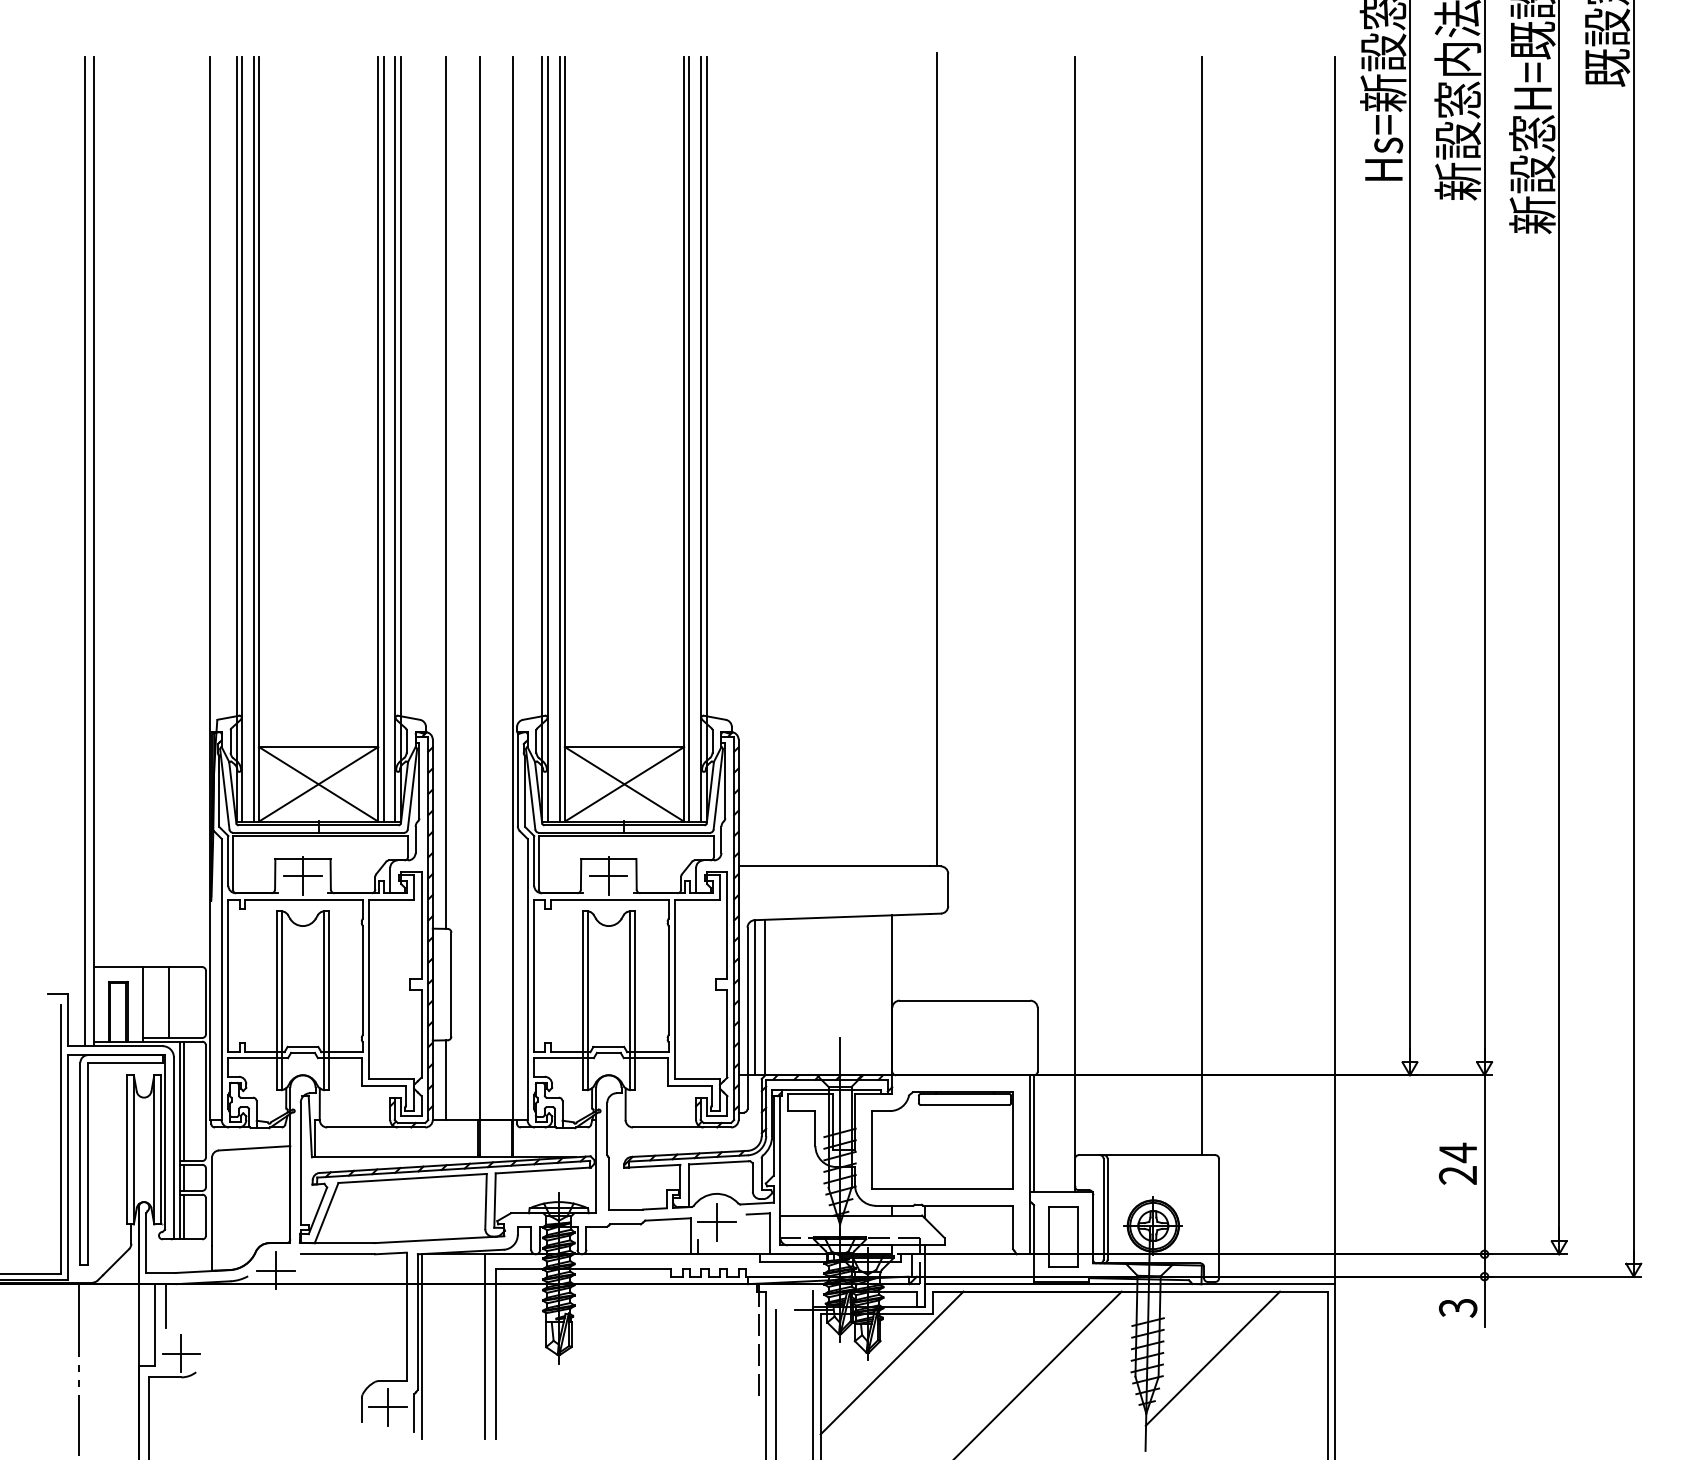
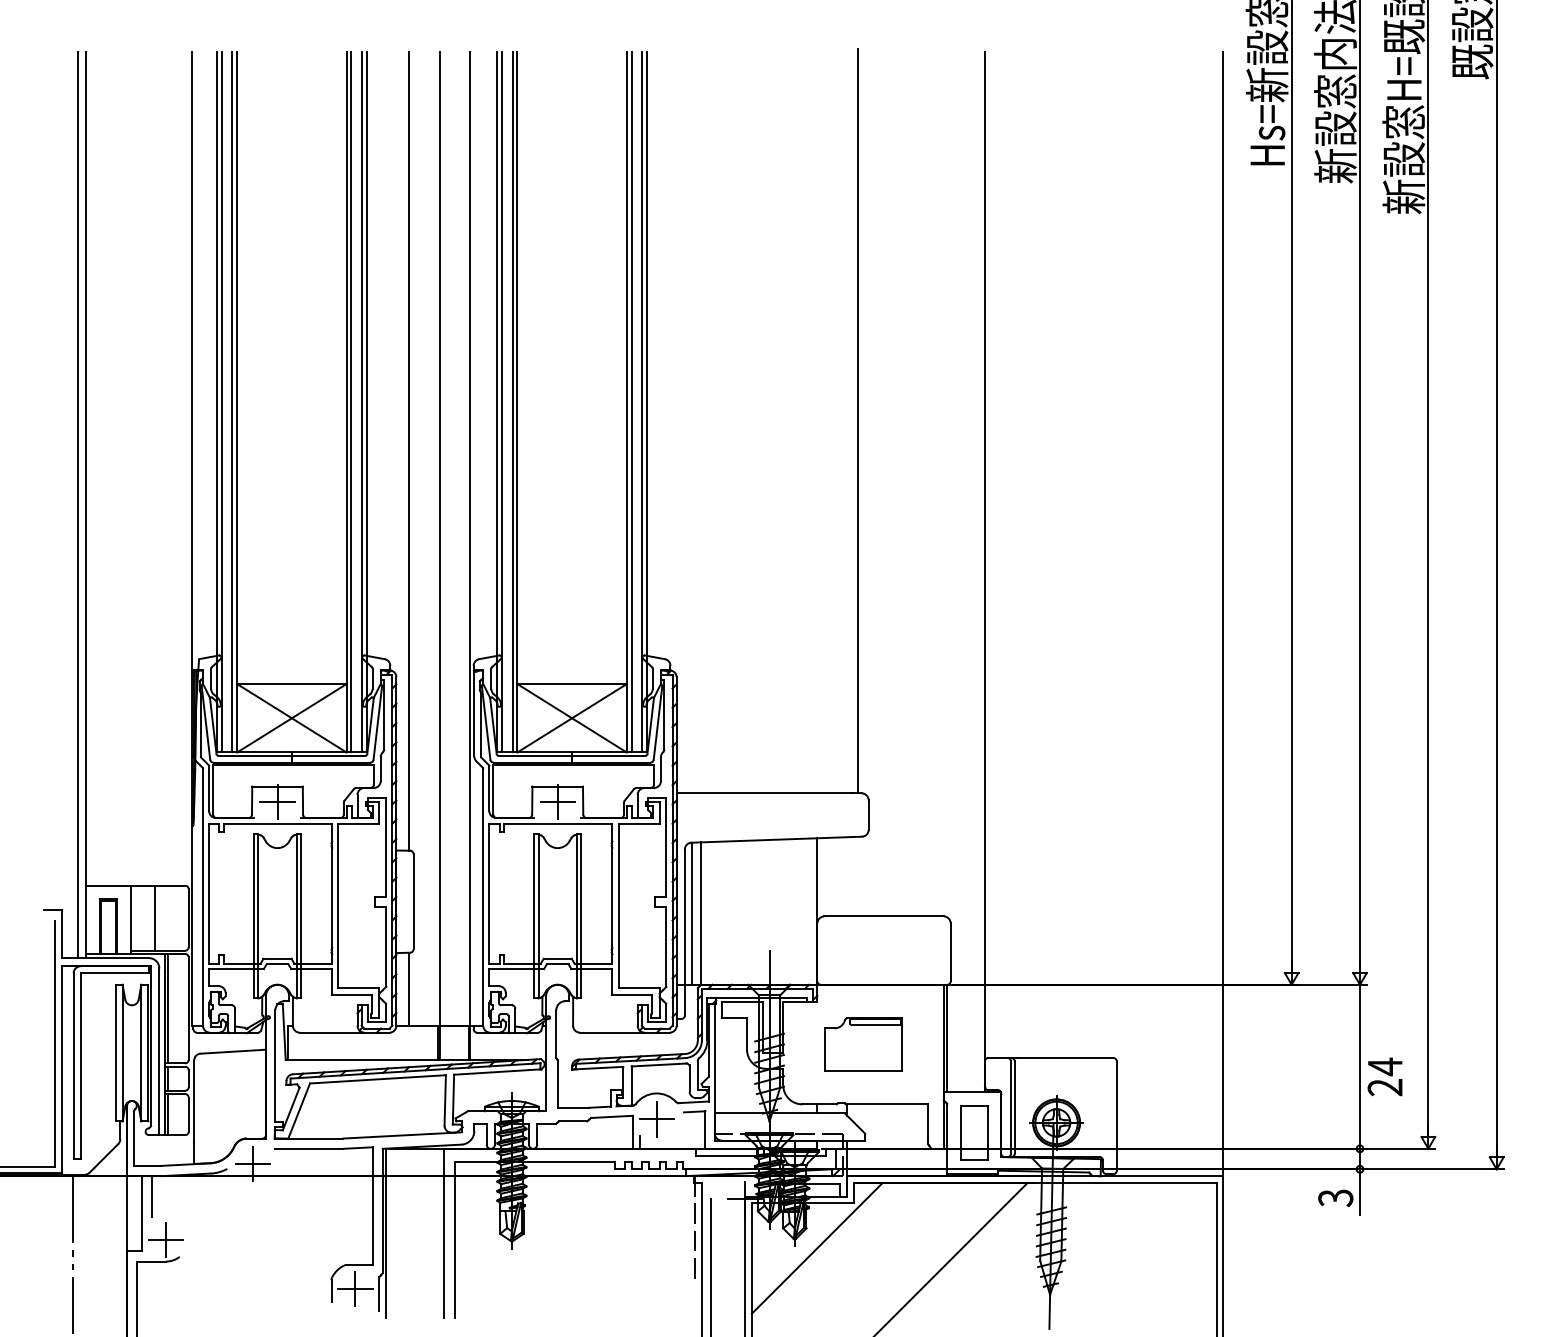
line: (1201, 606) -> (1100, 555), removed
part: (942, 1140) -> (863, 1044), size x0.6
text: (1457, 1163) -> (1384, 1076), moved
line: (1212, 1358) -> (1110, 1244), removed

